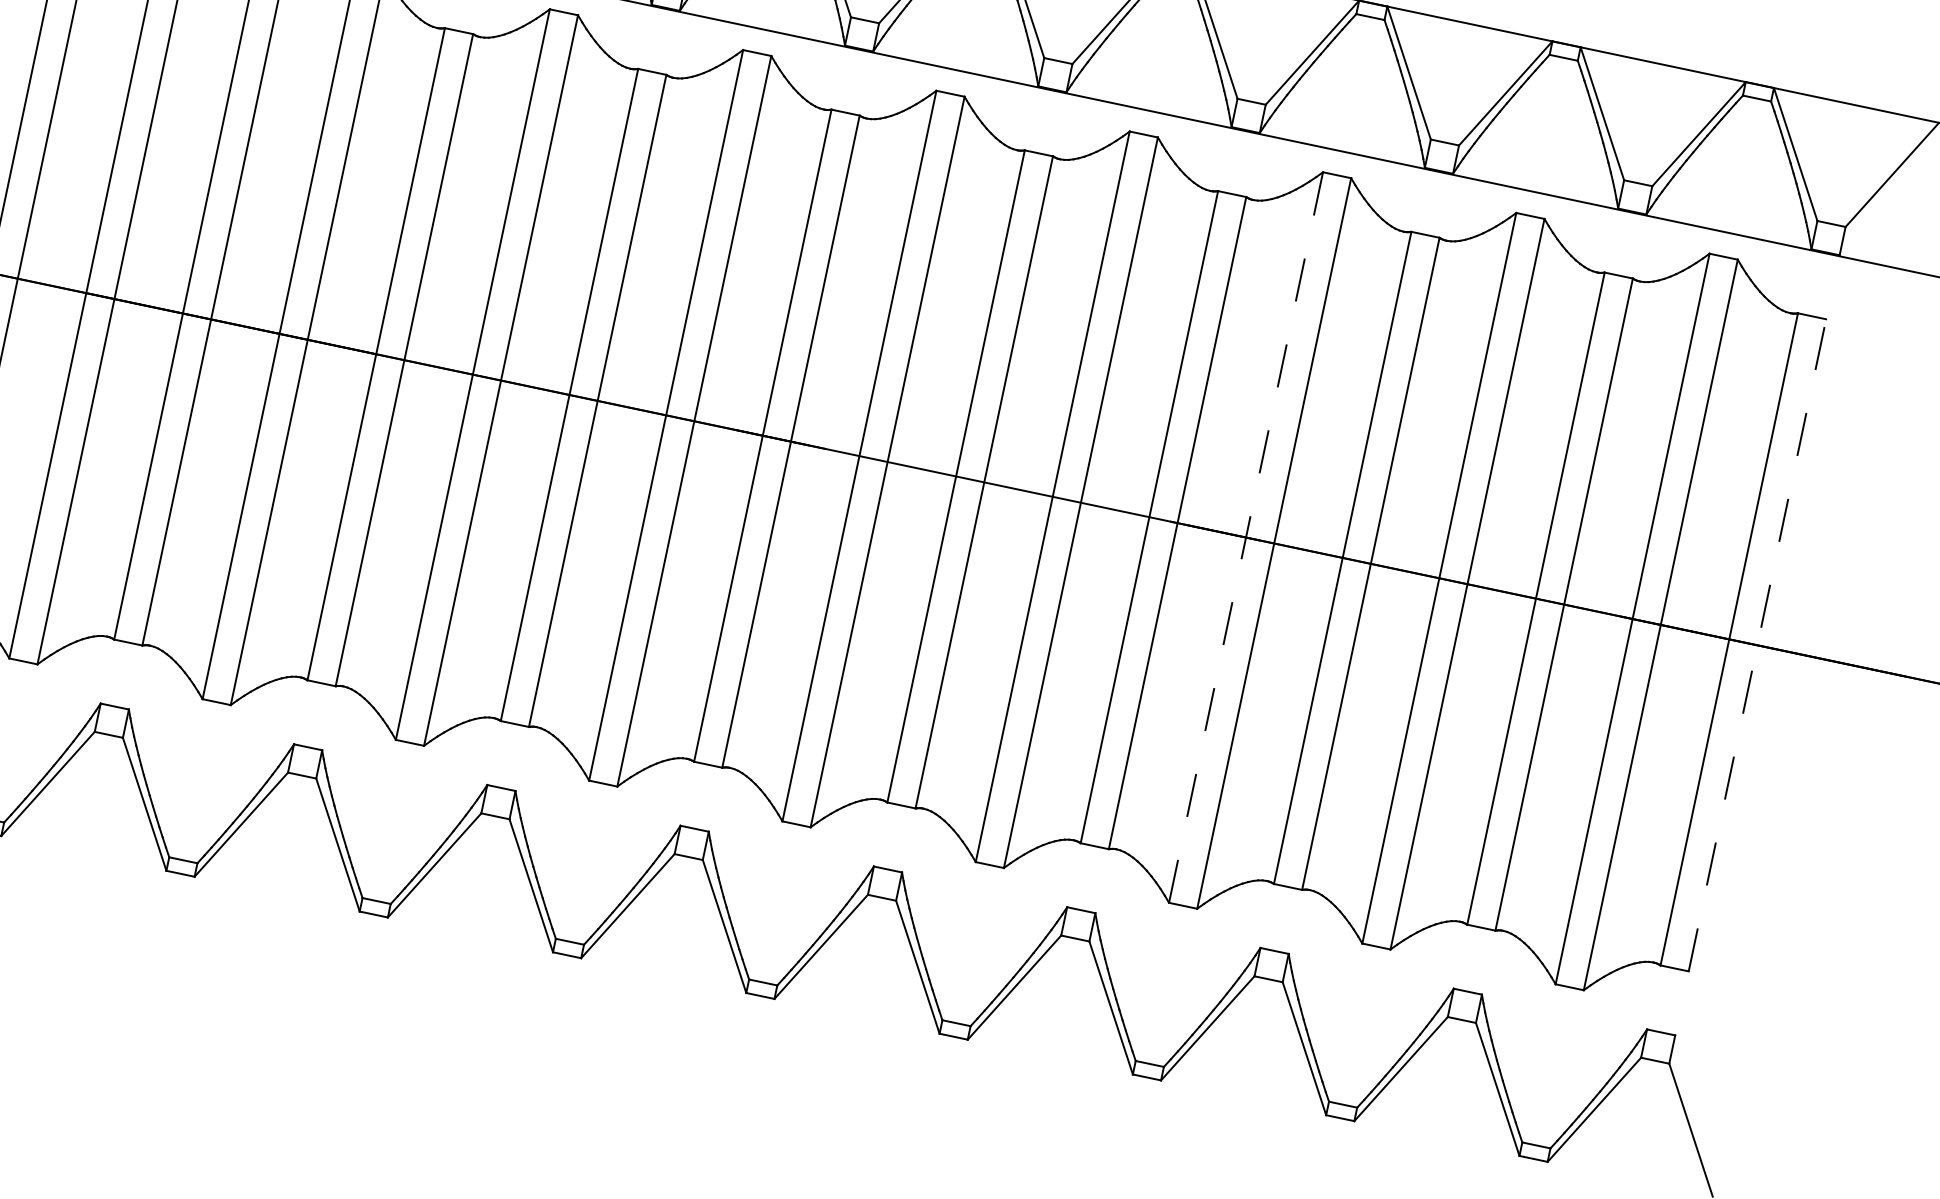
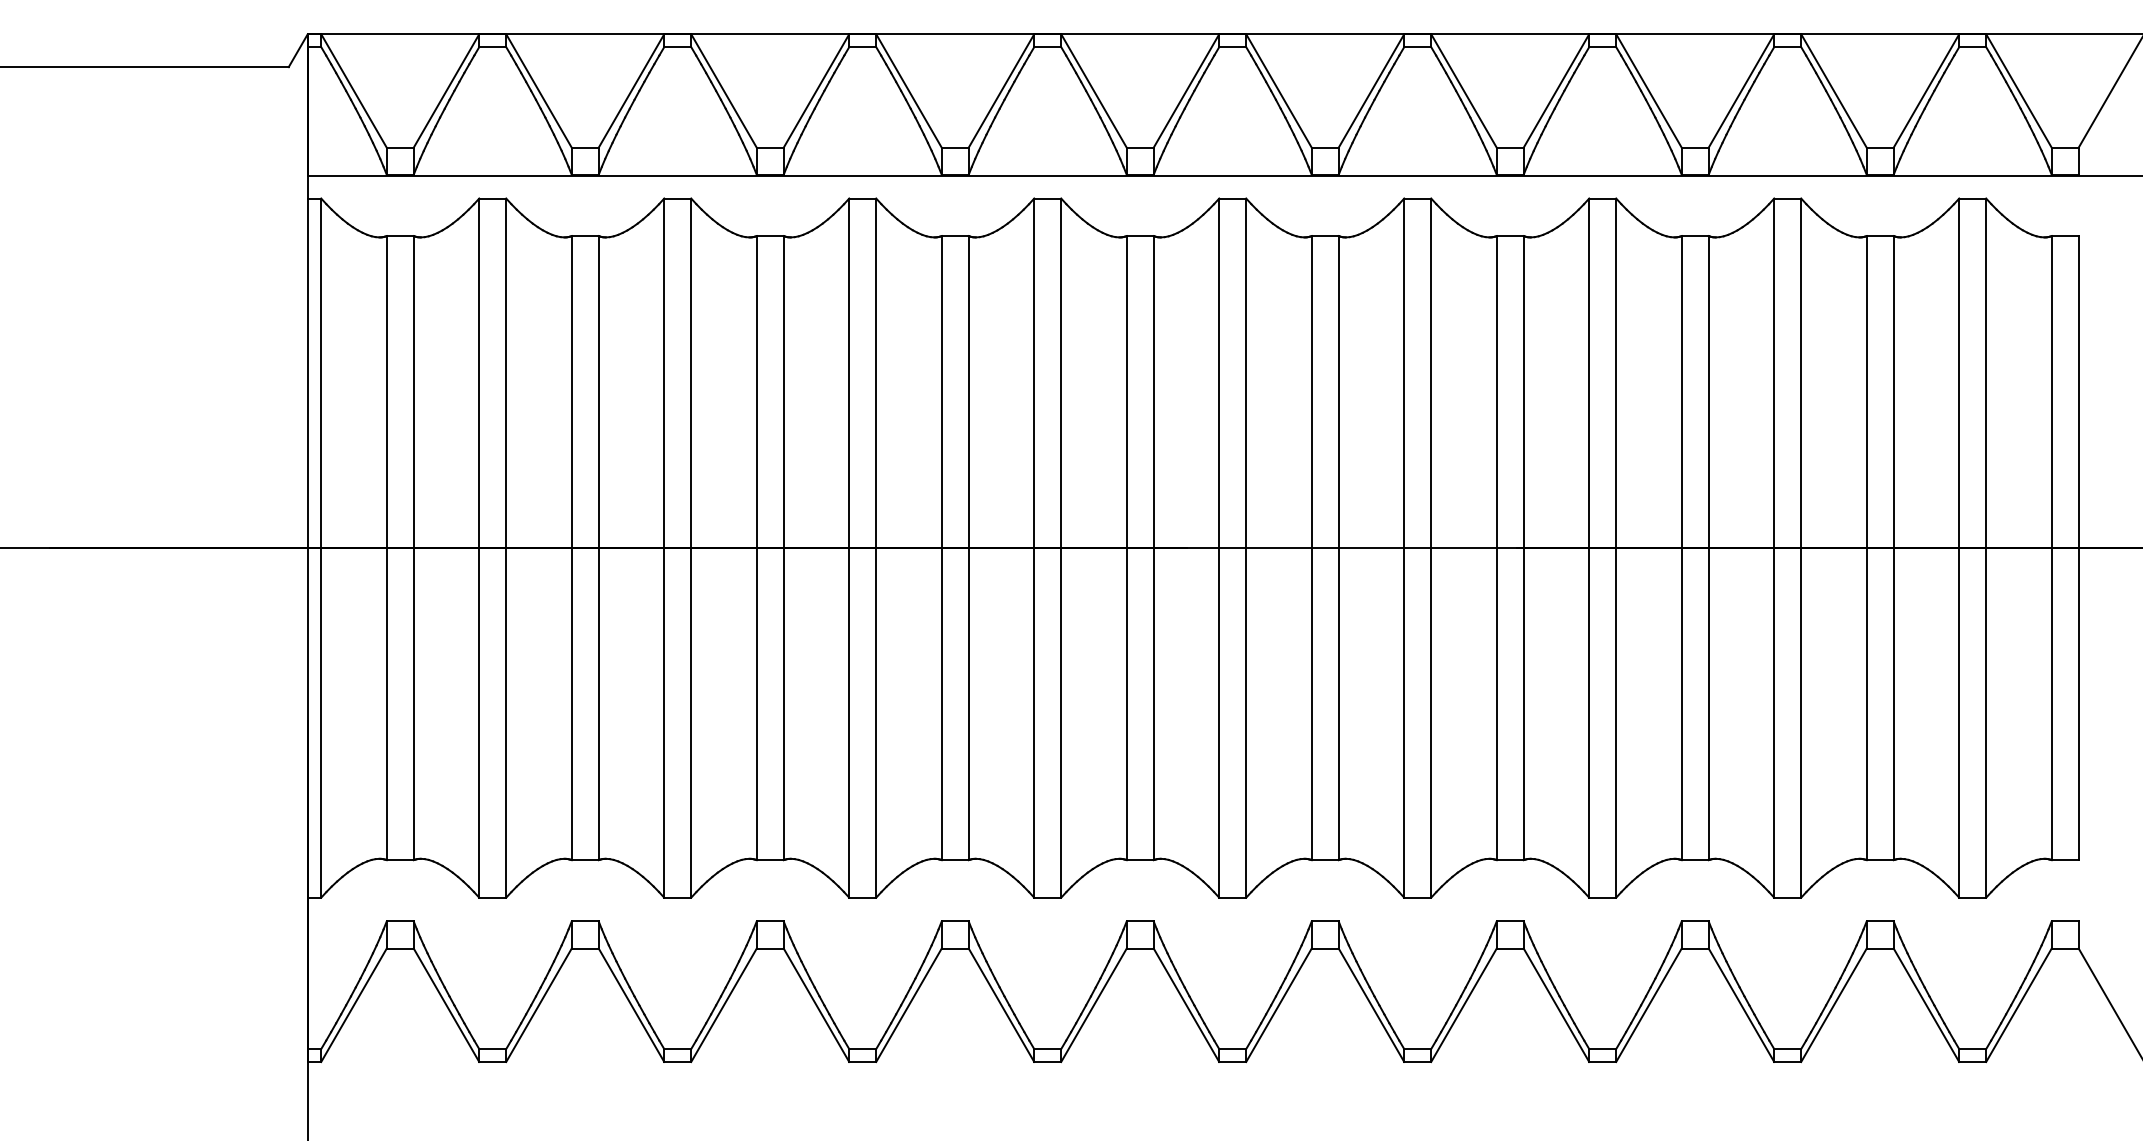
line: (1246, 538) -> (1589, 548), dashed -> solid
line: (1757, 644) -> (2078, 547), dashed -> solid

